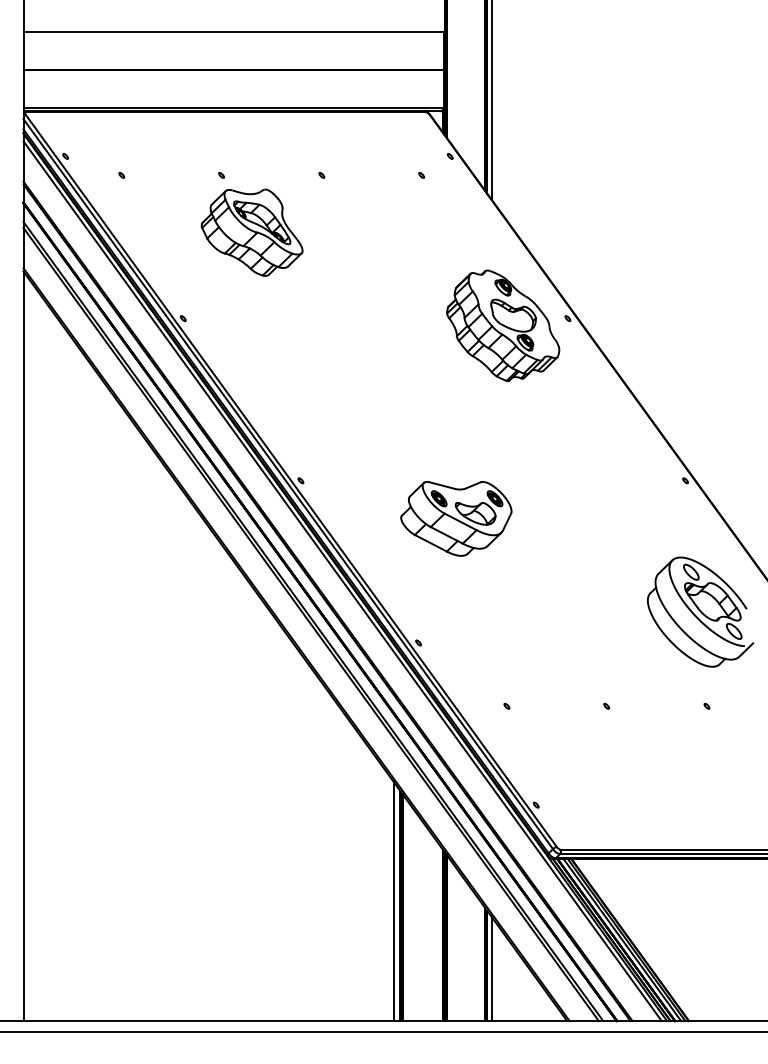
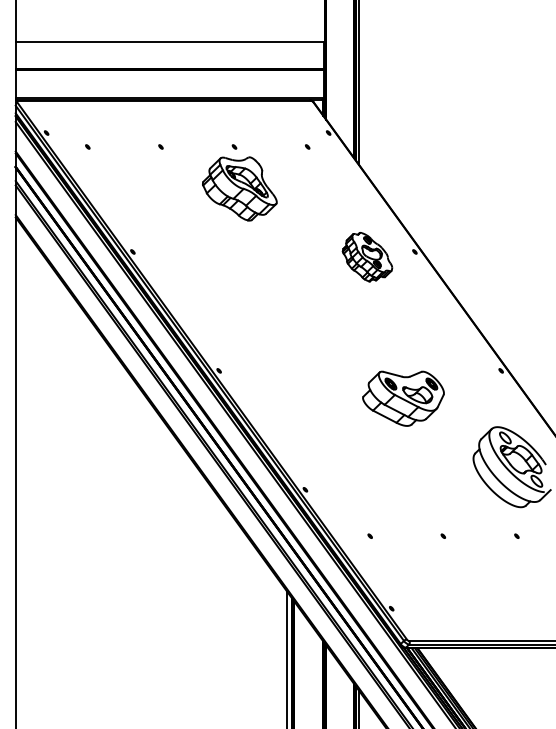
part: (251, 232) -> (239, 188), moved
part: (503, 325) -> (367, 257), size x0.6
part: (456, 518) -> (403, 398), moved

